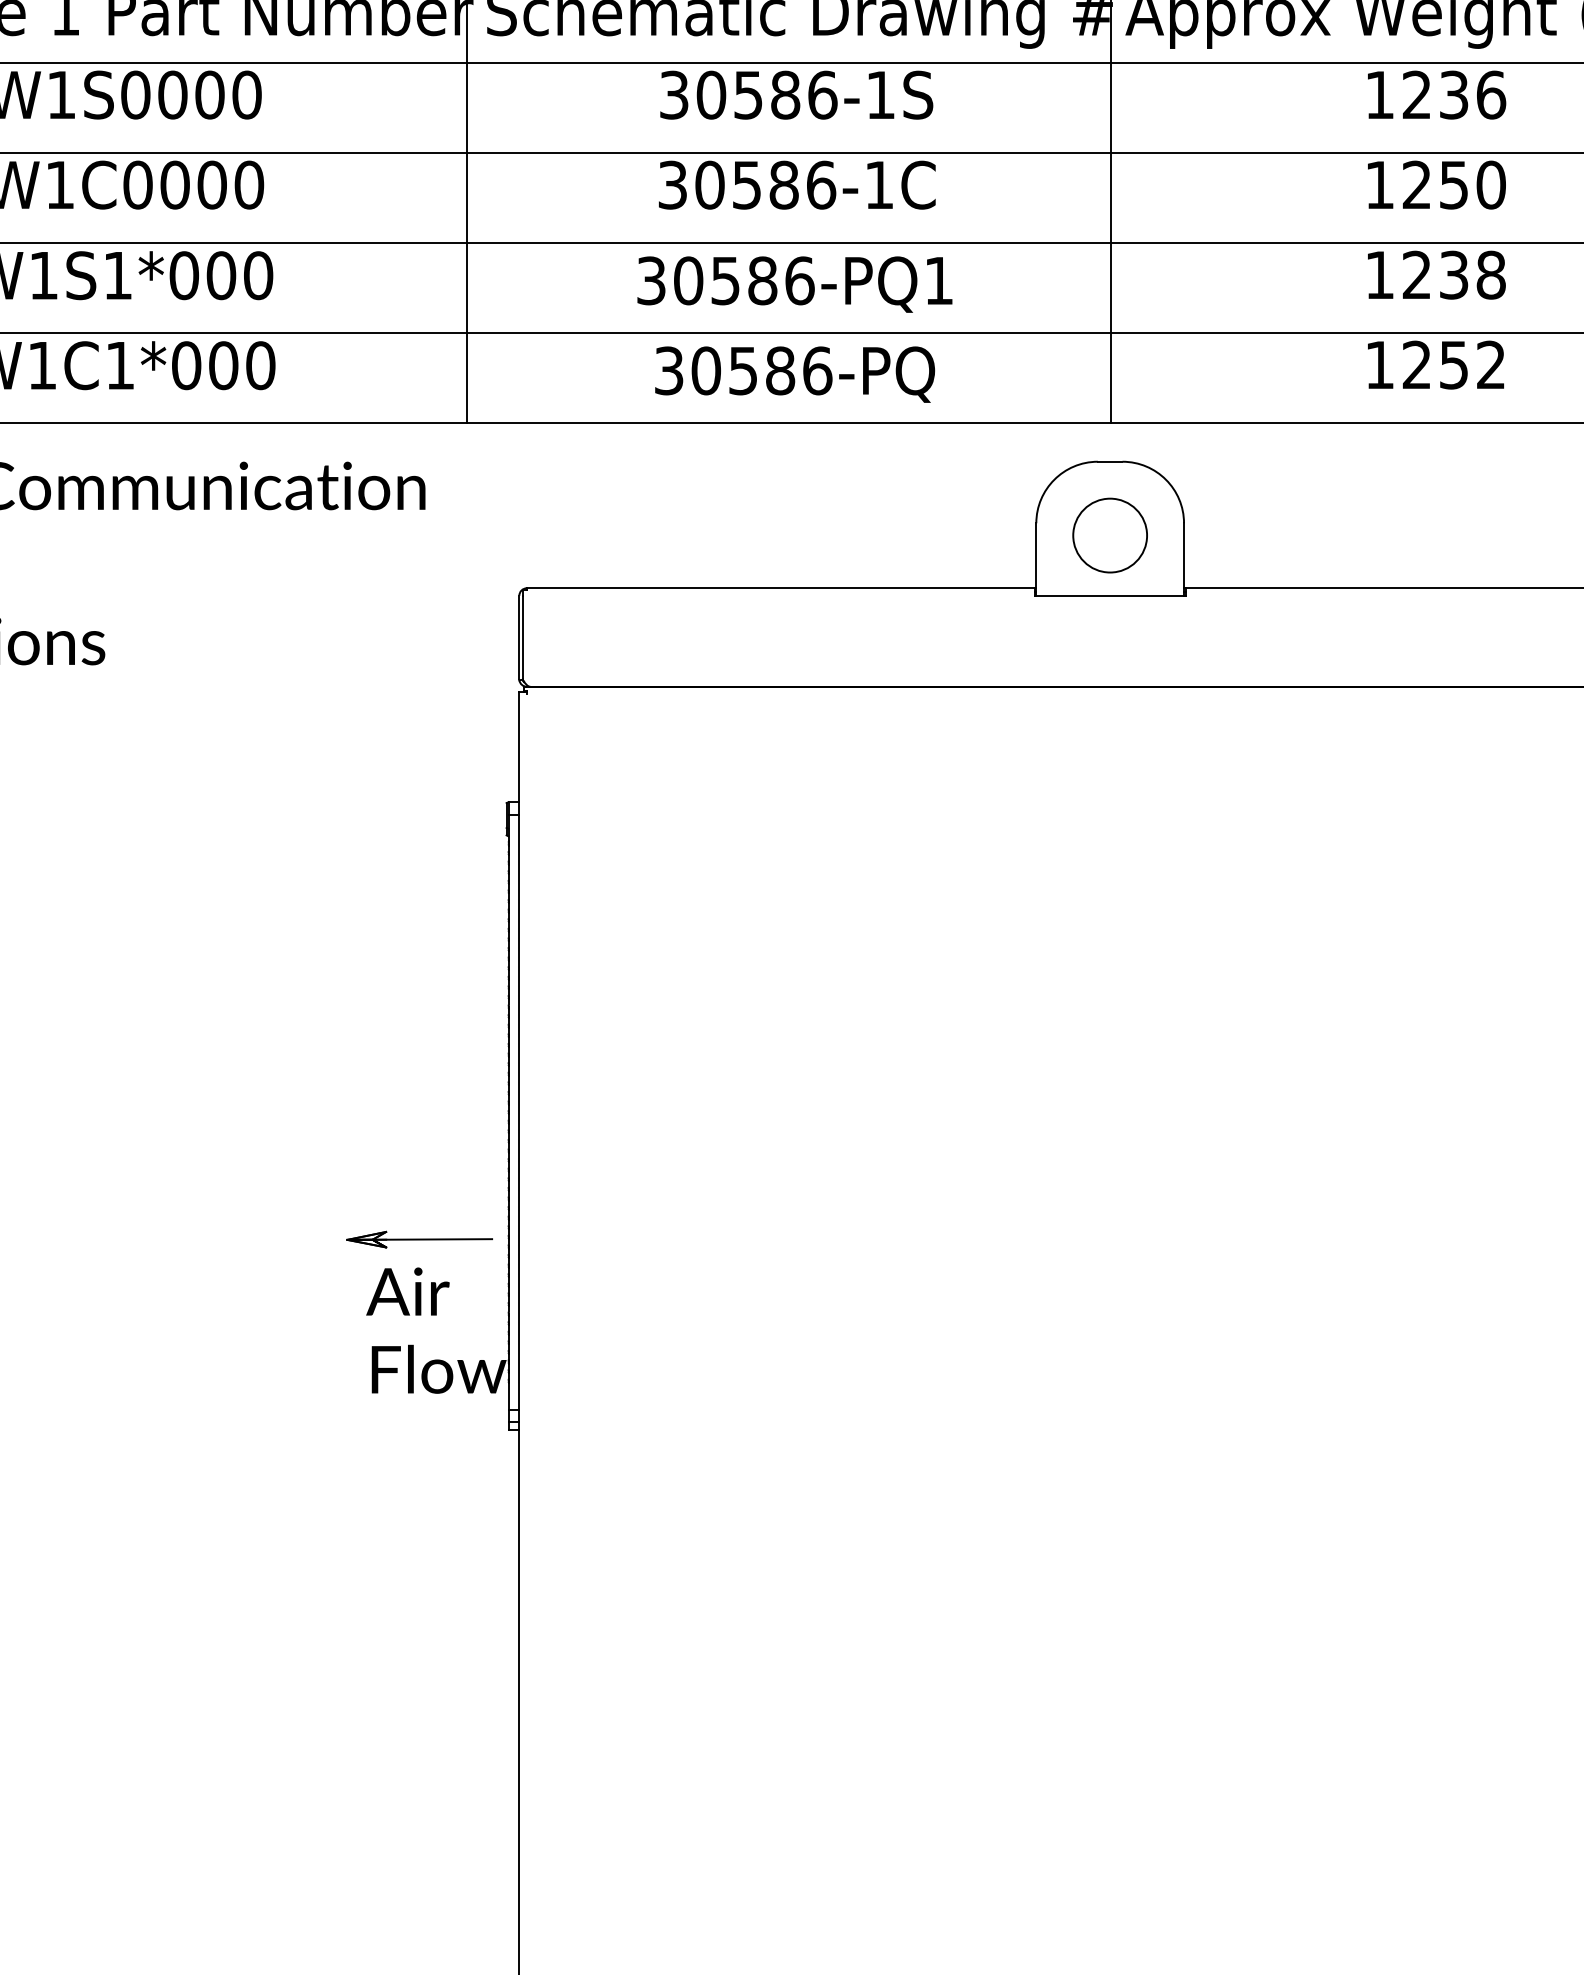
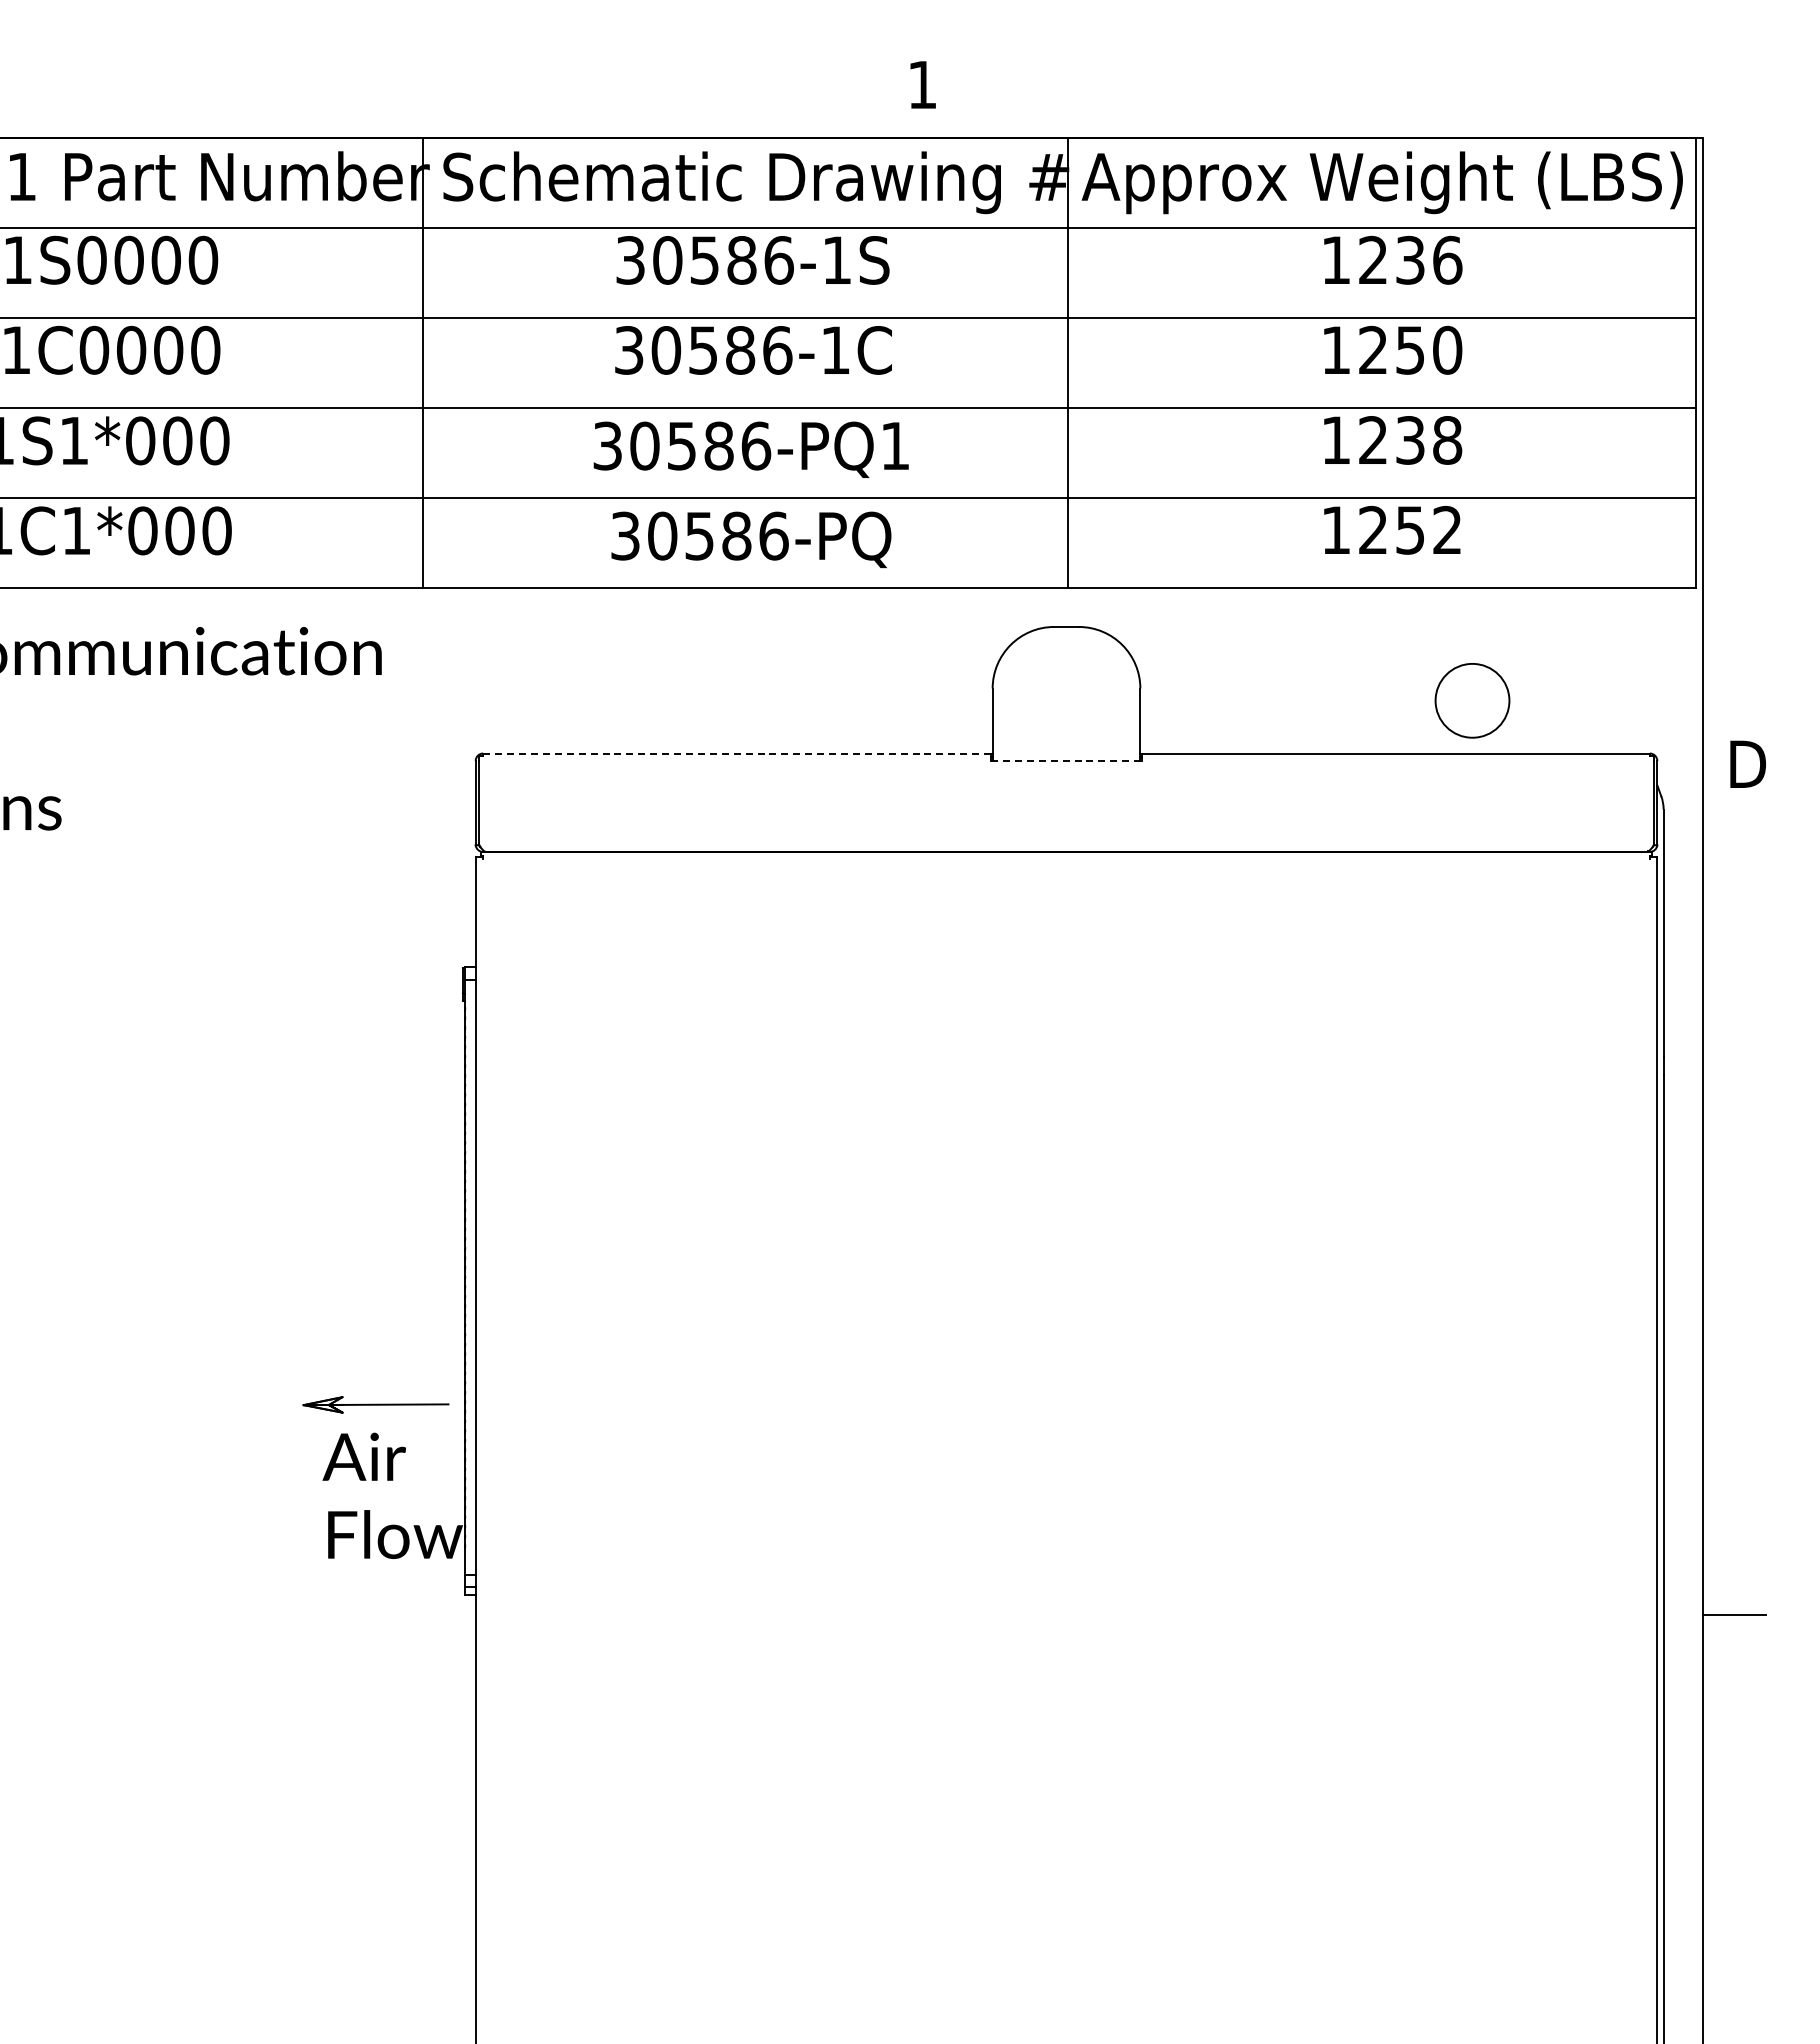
circle: (1110, 535) -> (1472, 700), moved
line: (781, 588) -> (737, 753), solid -> dashed
line: (1110, 595) -> (1066, 760), solid -> dashed

